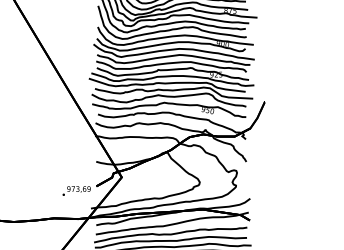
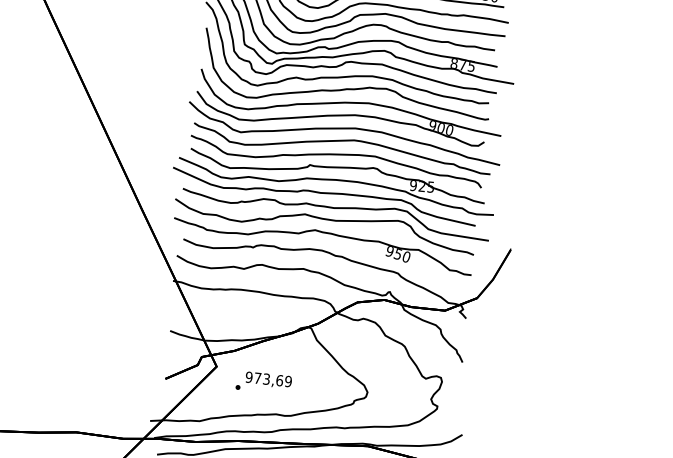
text: (76, 190) -> (263, 381), moved

